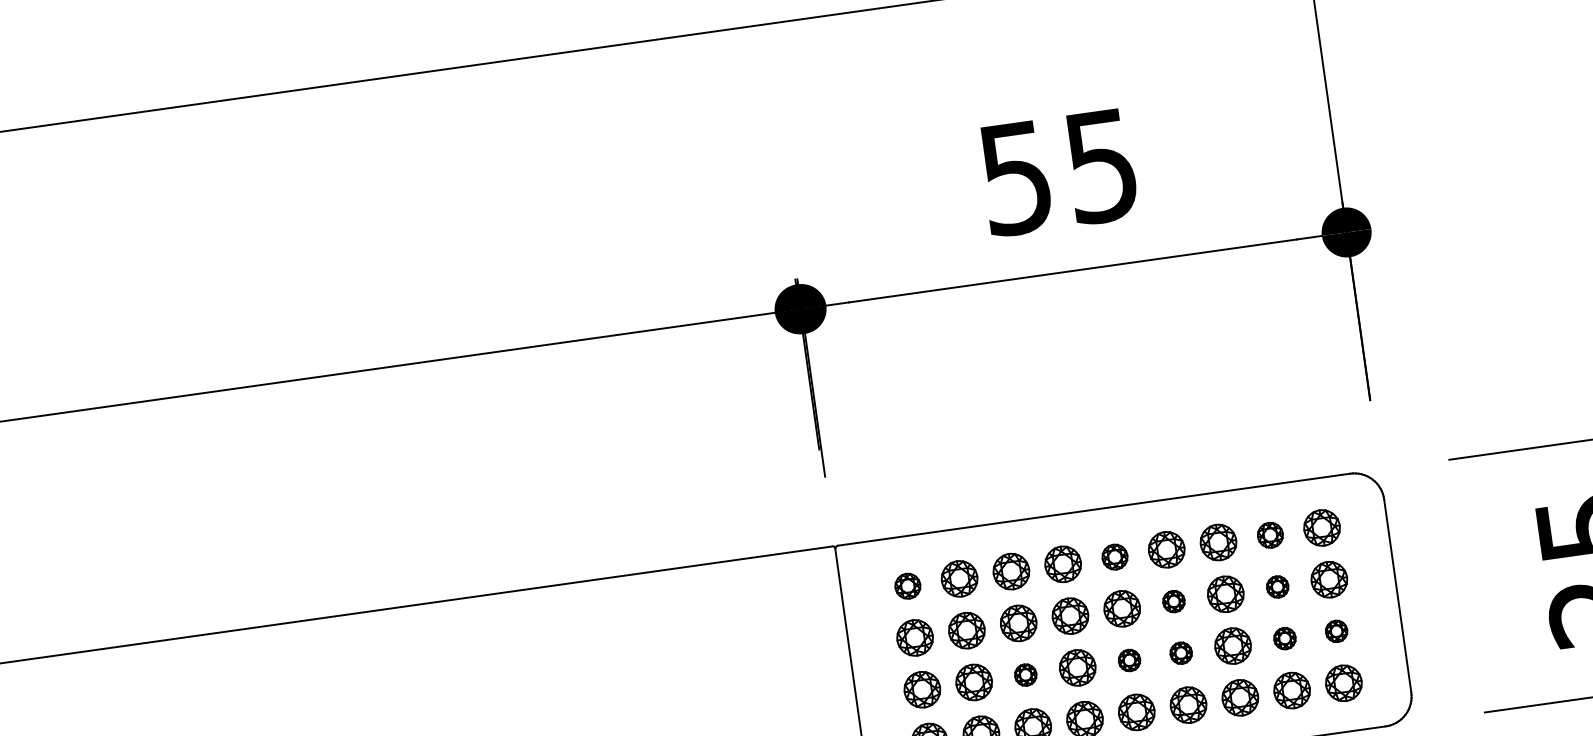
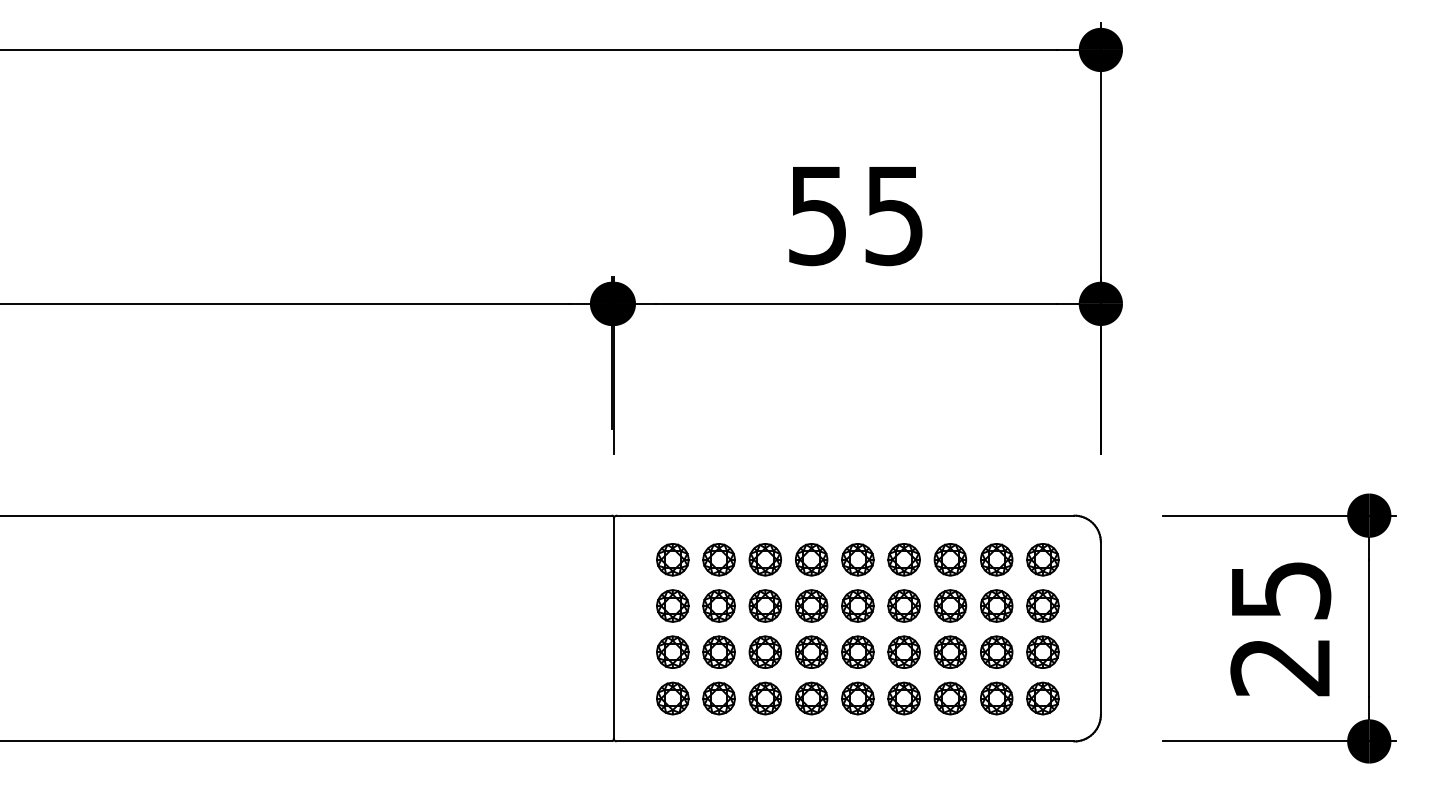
part: (1270, 534) -> (996, 559), size x1.43
part: (1114, 556) -> (857, 559), size x1.43
part: (907, 585) -> (672, 559), size x1.43
part: (1277, 586) -> (996, 605), size x1.67
part: (1173, 601) -> (903, 605), size x1.67
part: (1335, 630) -> (1042, 651), size x1.67
part: (1284, 637) -> (996, 651), size x1.67
part: (1180, 652) -> (903, 651), size x1.67
part: (1128, 659) -> (857, 651), size x1.67
part: (1024, 674) -> (764, 651), size x1.67

